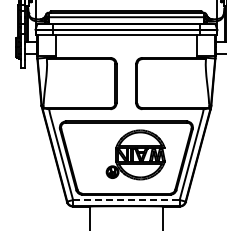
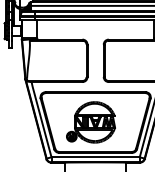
part: (135, 154) -> (90, 122), moved
line: (126, 200) -> (95, 157), dashed -> solid

